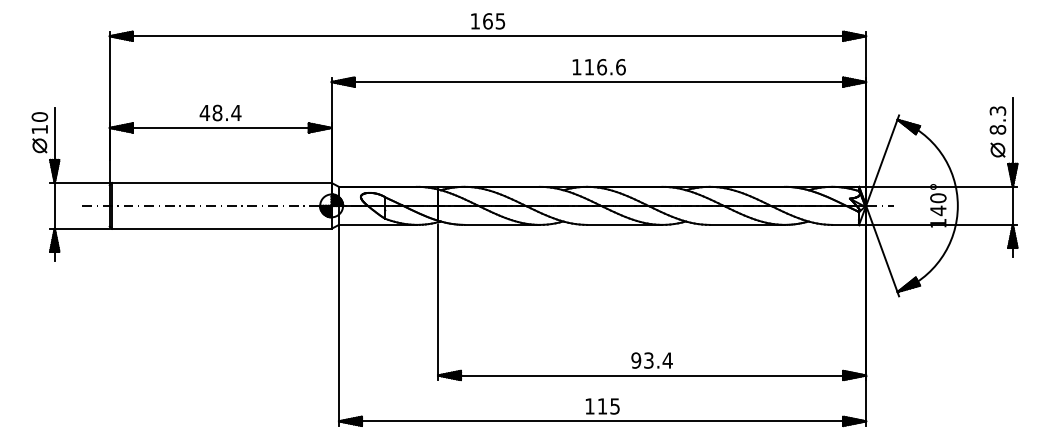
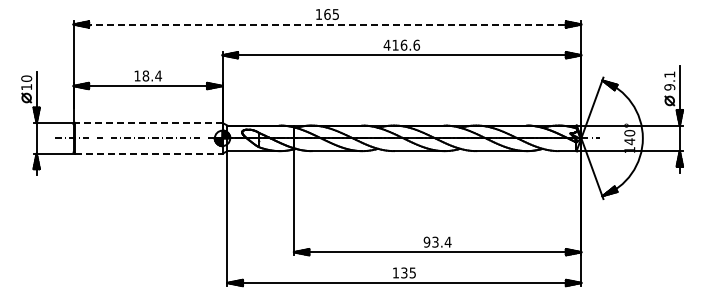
line: (487, 36) -> (327, 24), solid -> dashed
text: (575, 66) -> (386, 44), 116.6 -> 416.6
text: (204, 112) -> (137, 75), 48.4 -> 18.4
text: (997, 119) -> (669, 80), 8.3 -> 9.1
line: (221, 182) -> (148, 122), solid -> dashed
line: (221, 228) -> (148, 153), solid -> dashed
text: (602, 405) -> (404, 272), 115 -> 135

